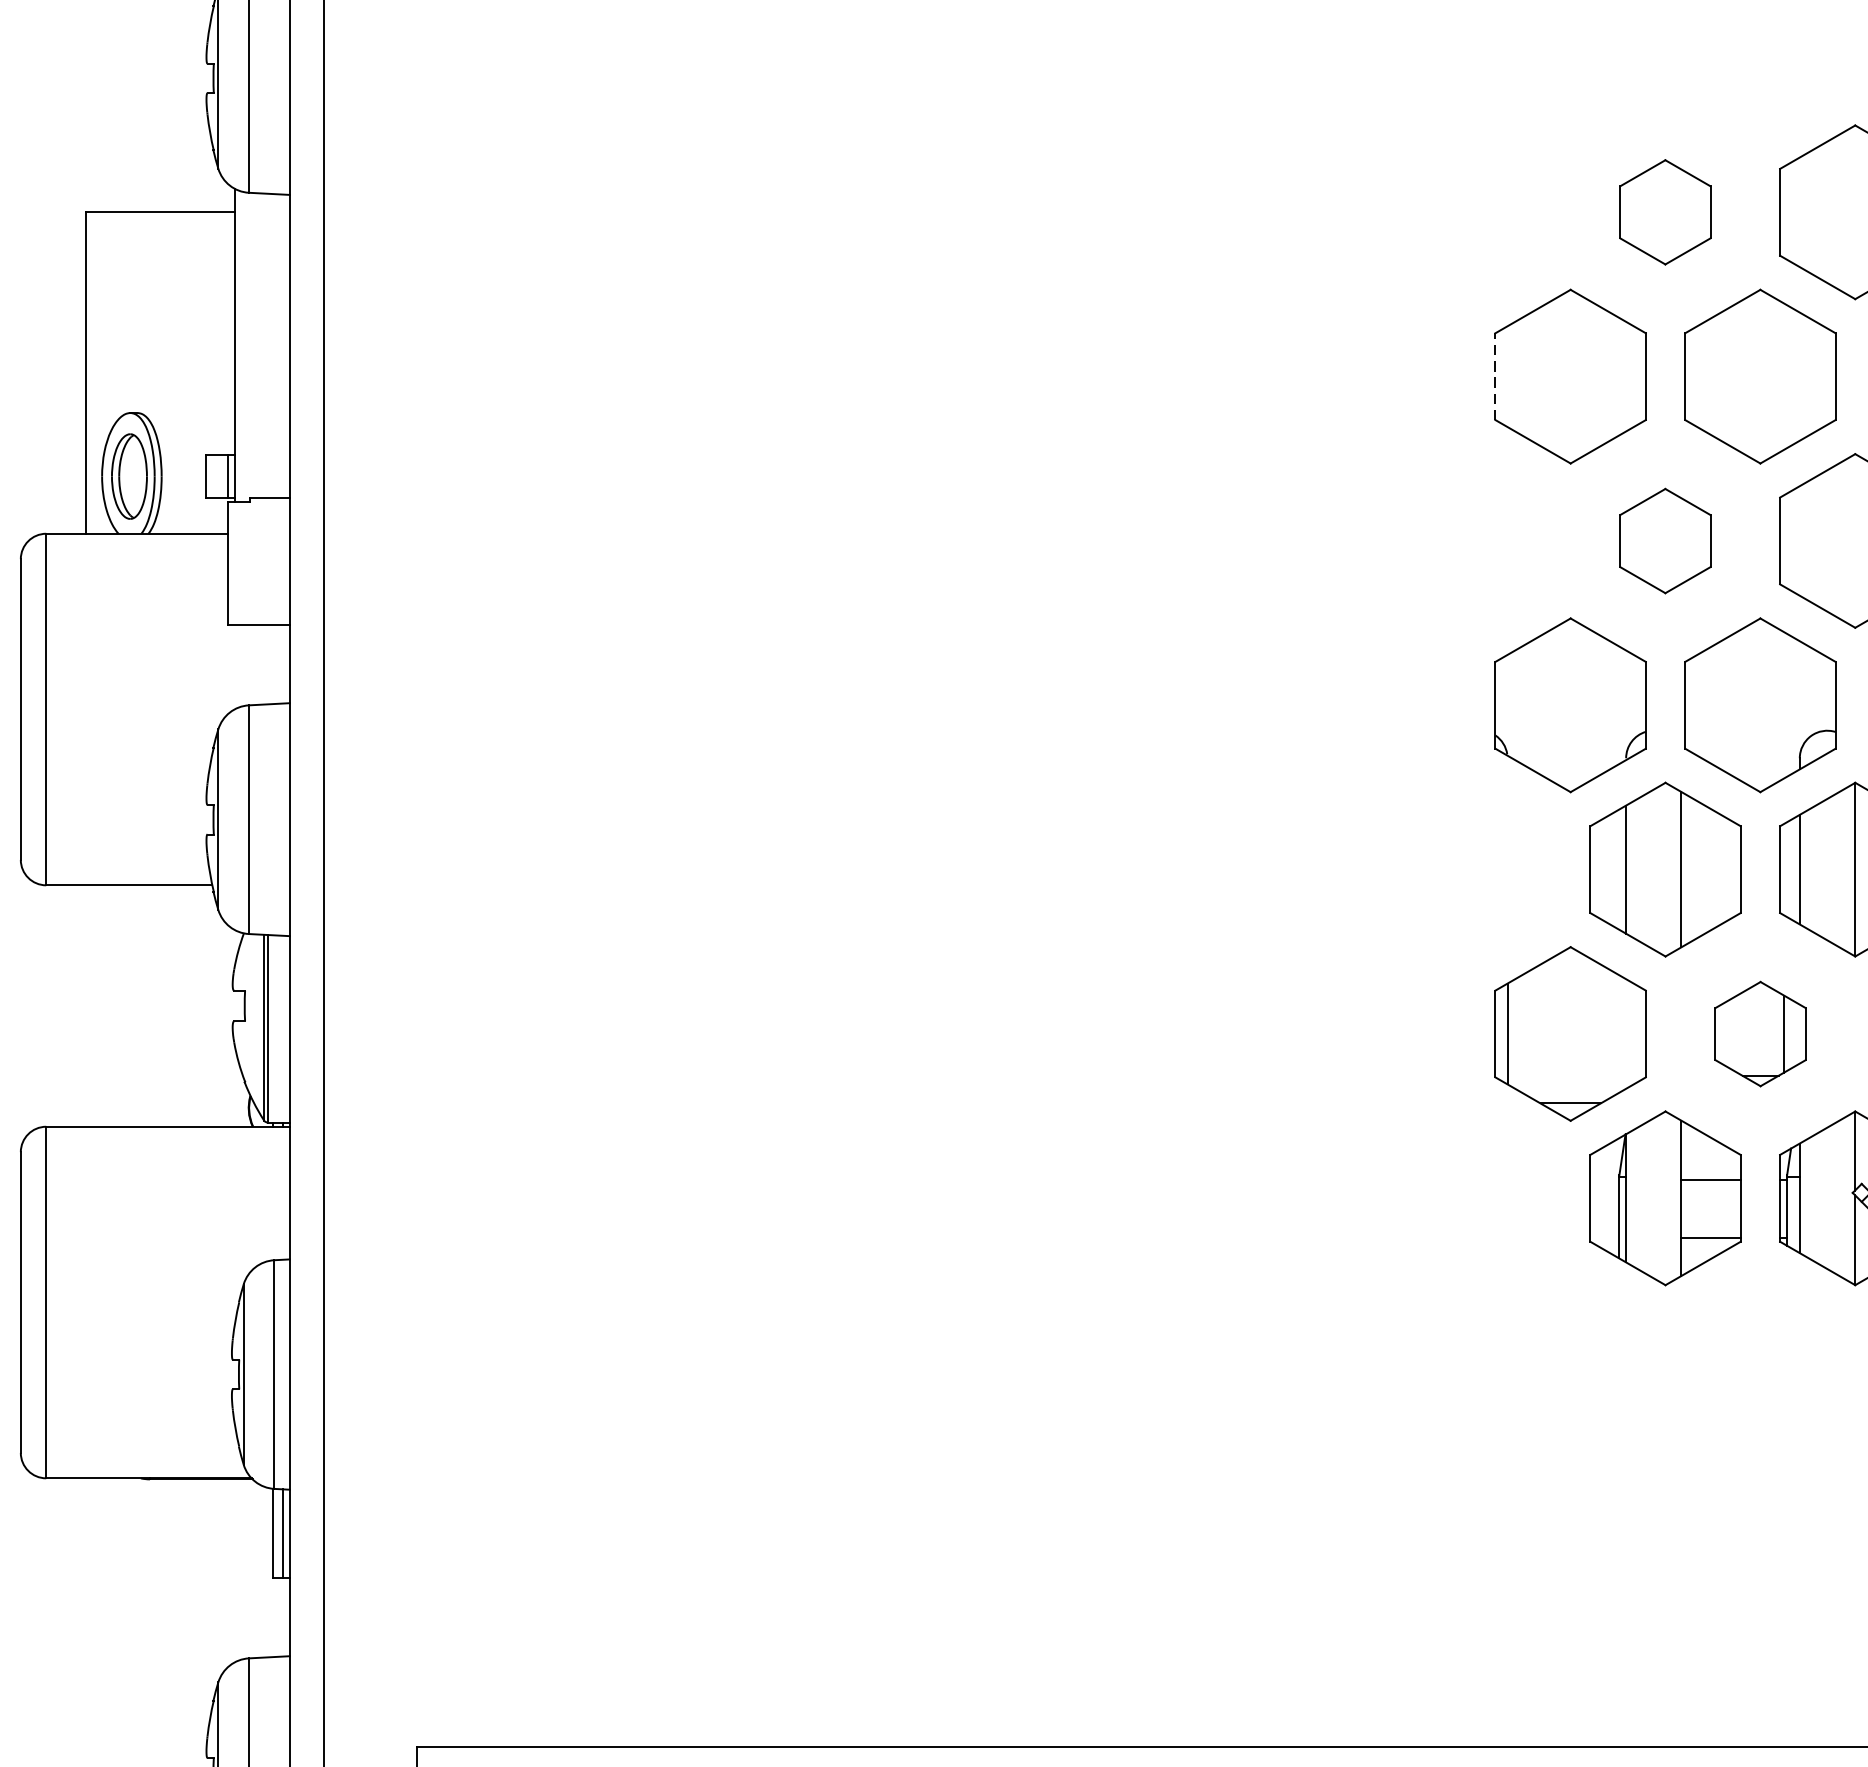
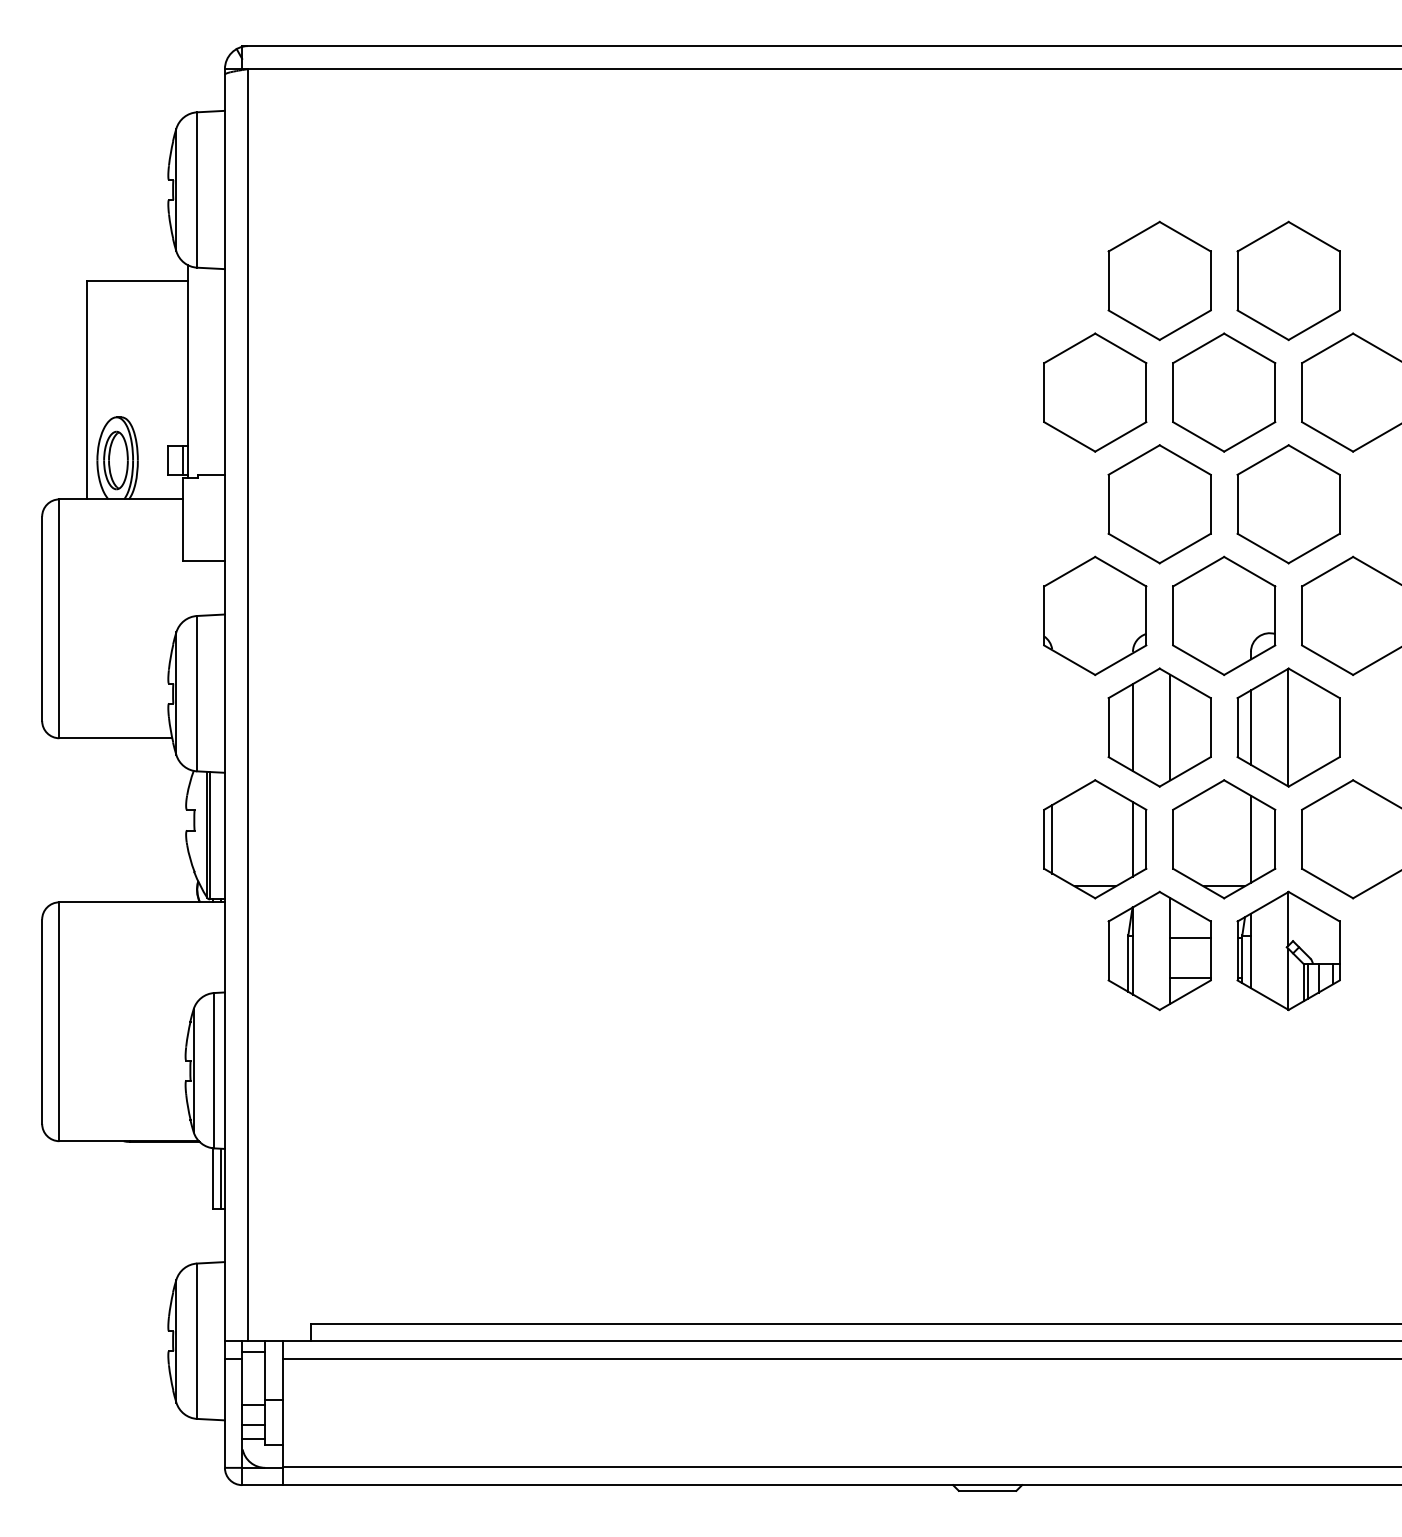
part: (1665, 211) -> (1159, 280), size x1.67
line: (1495, 376) -> (1044, 392), dashed -> solid
part: (1665, 541) -> (1159, 504), size x1.67
line: (1625, 1034) -> (1132, 839), added
part: (1760, 1034) -> (1224, 839), size x1.67

